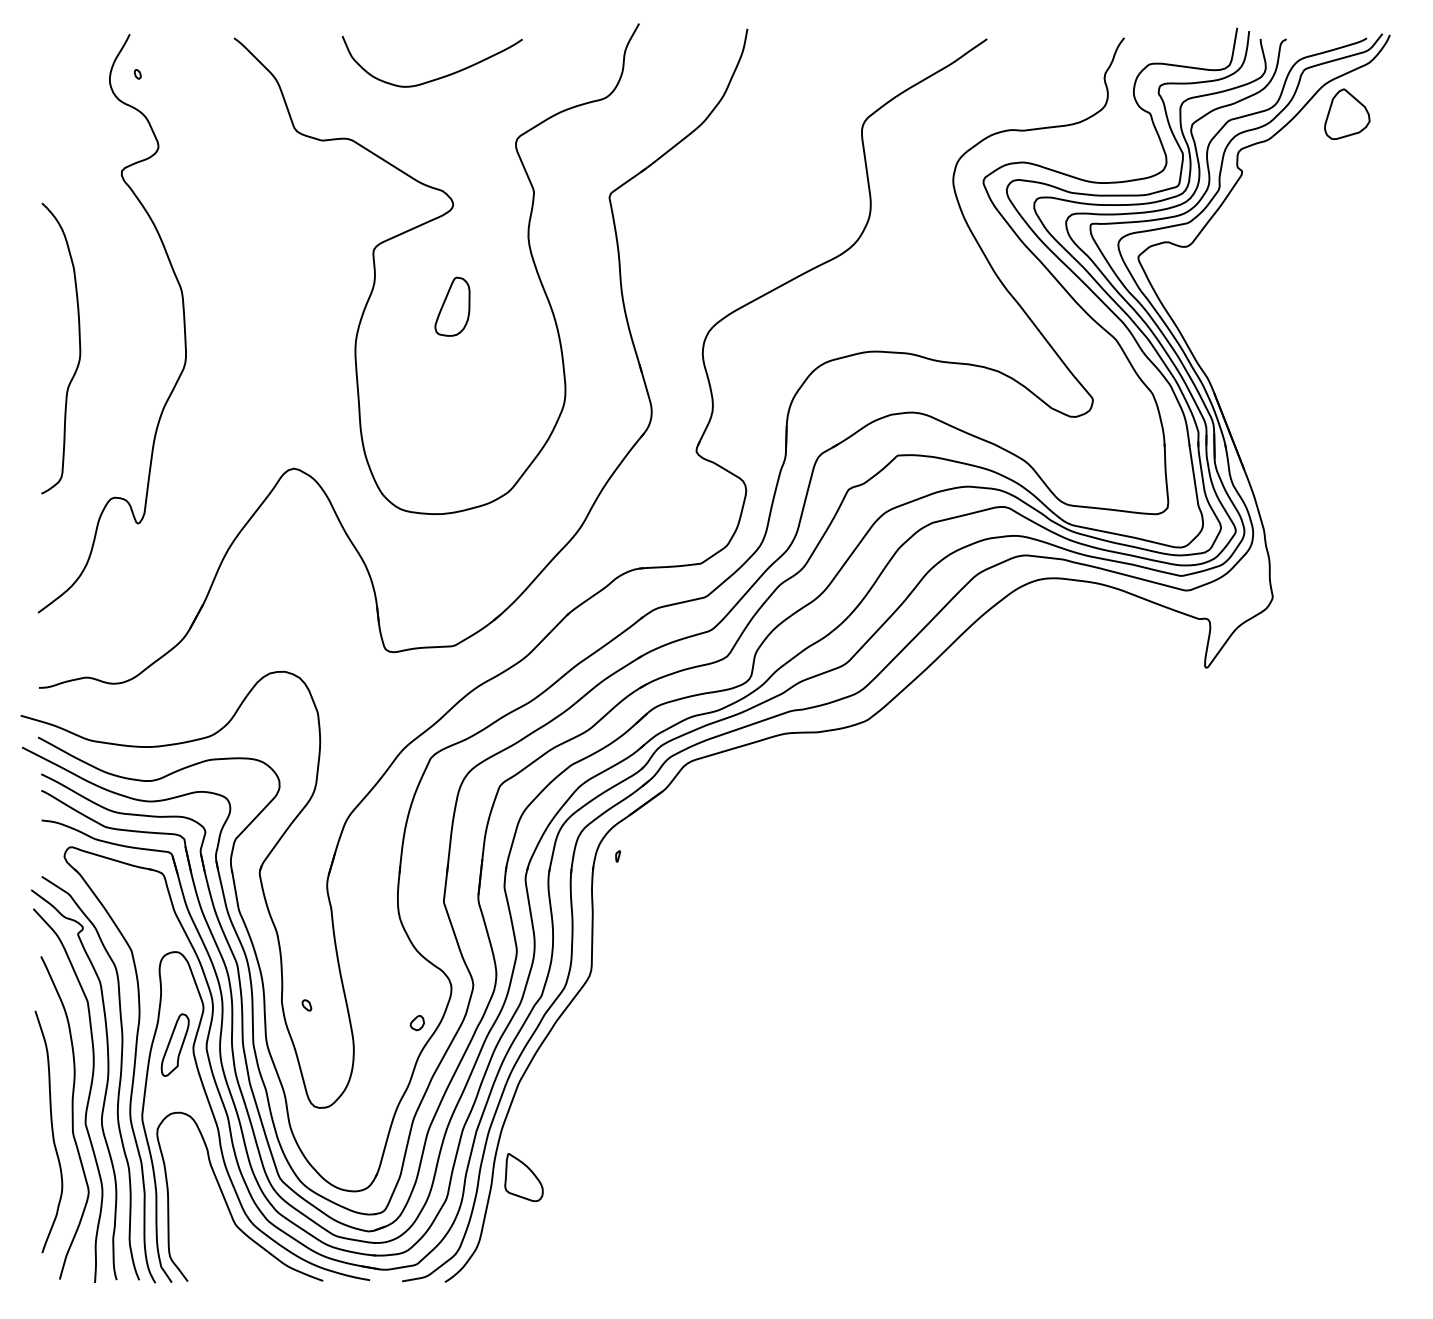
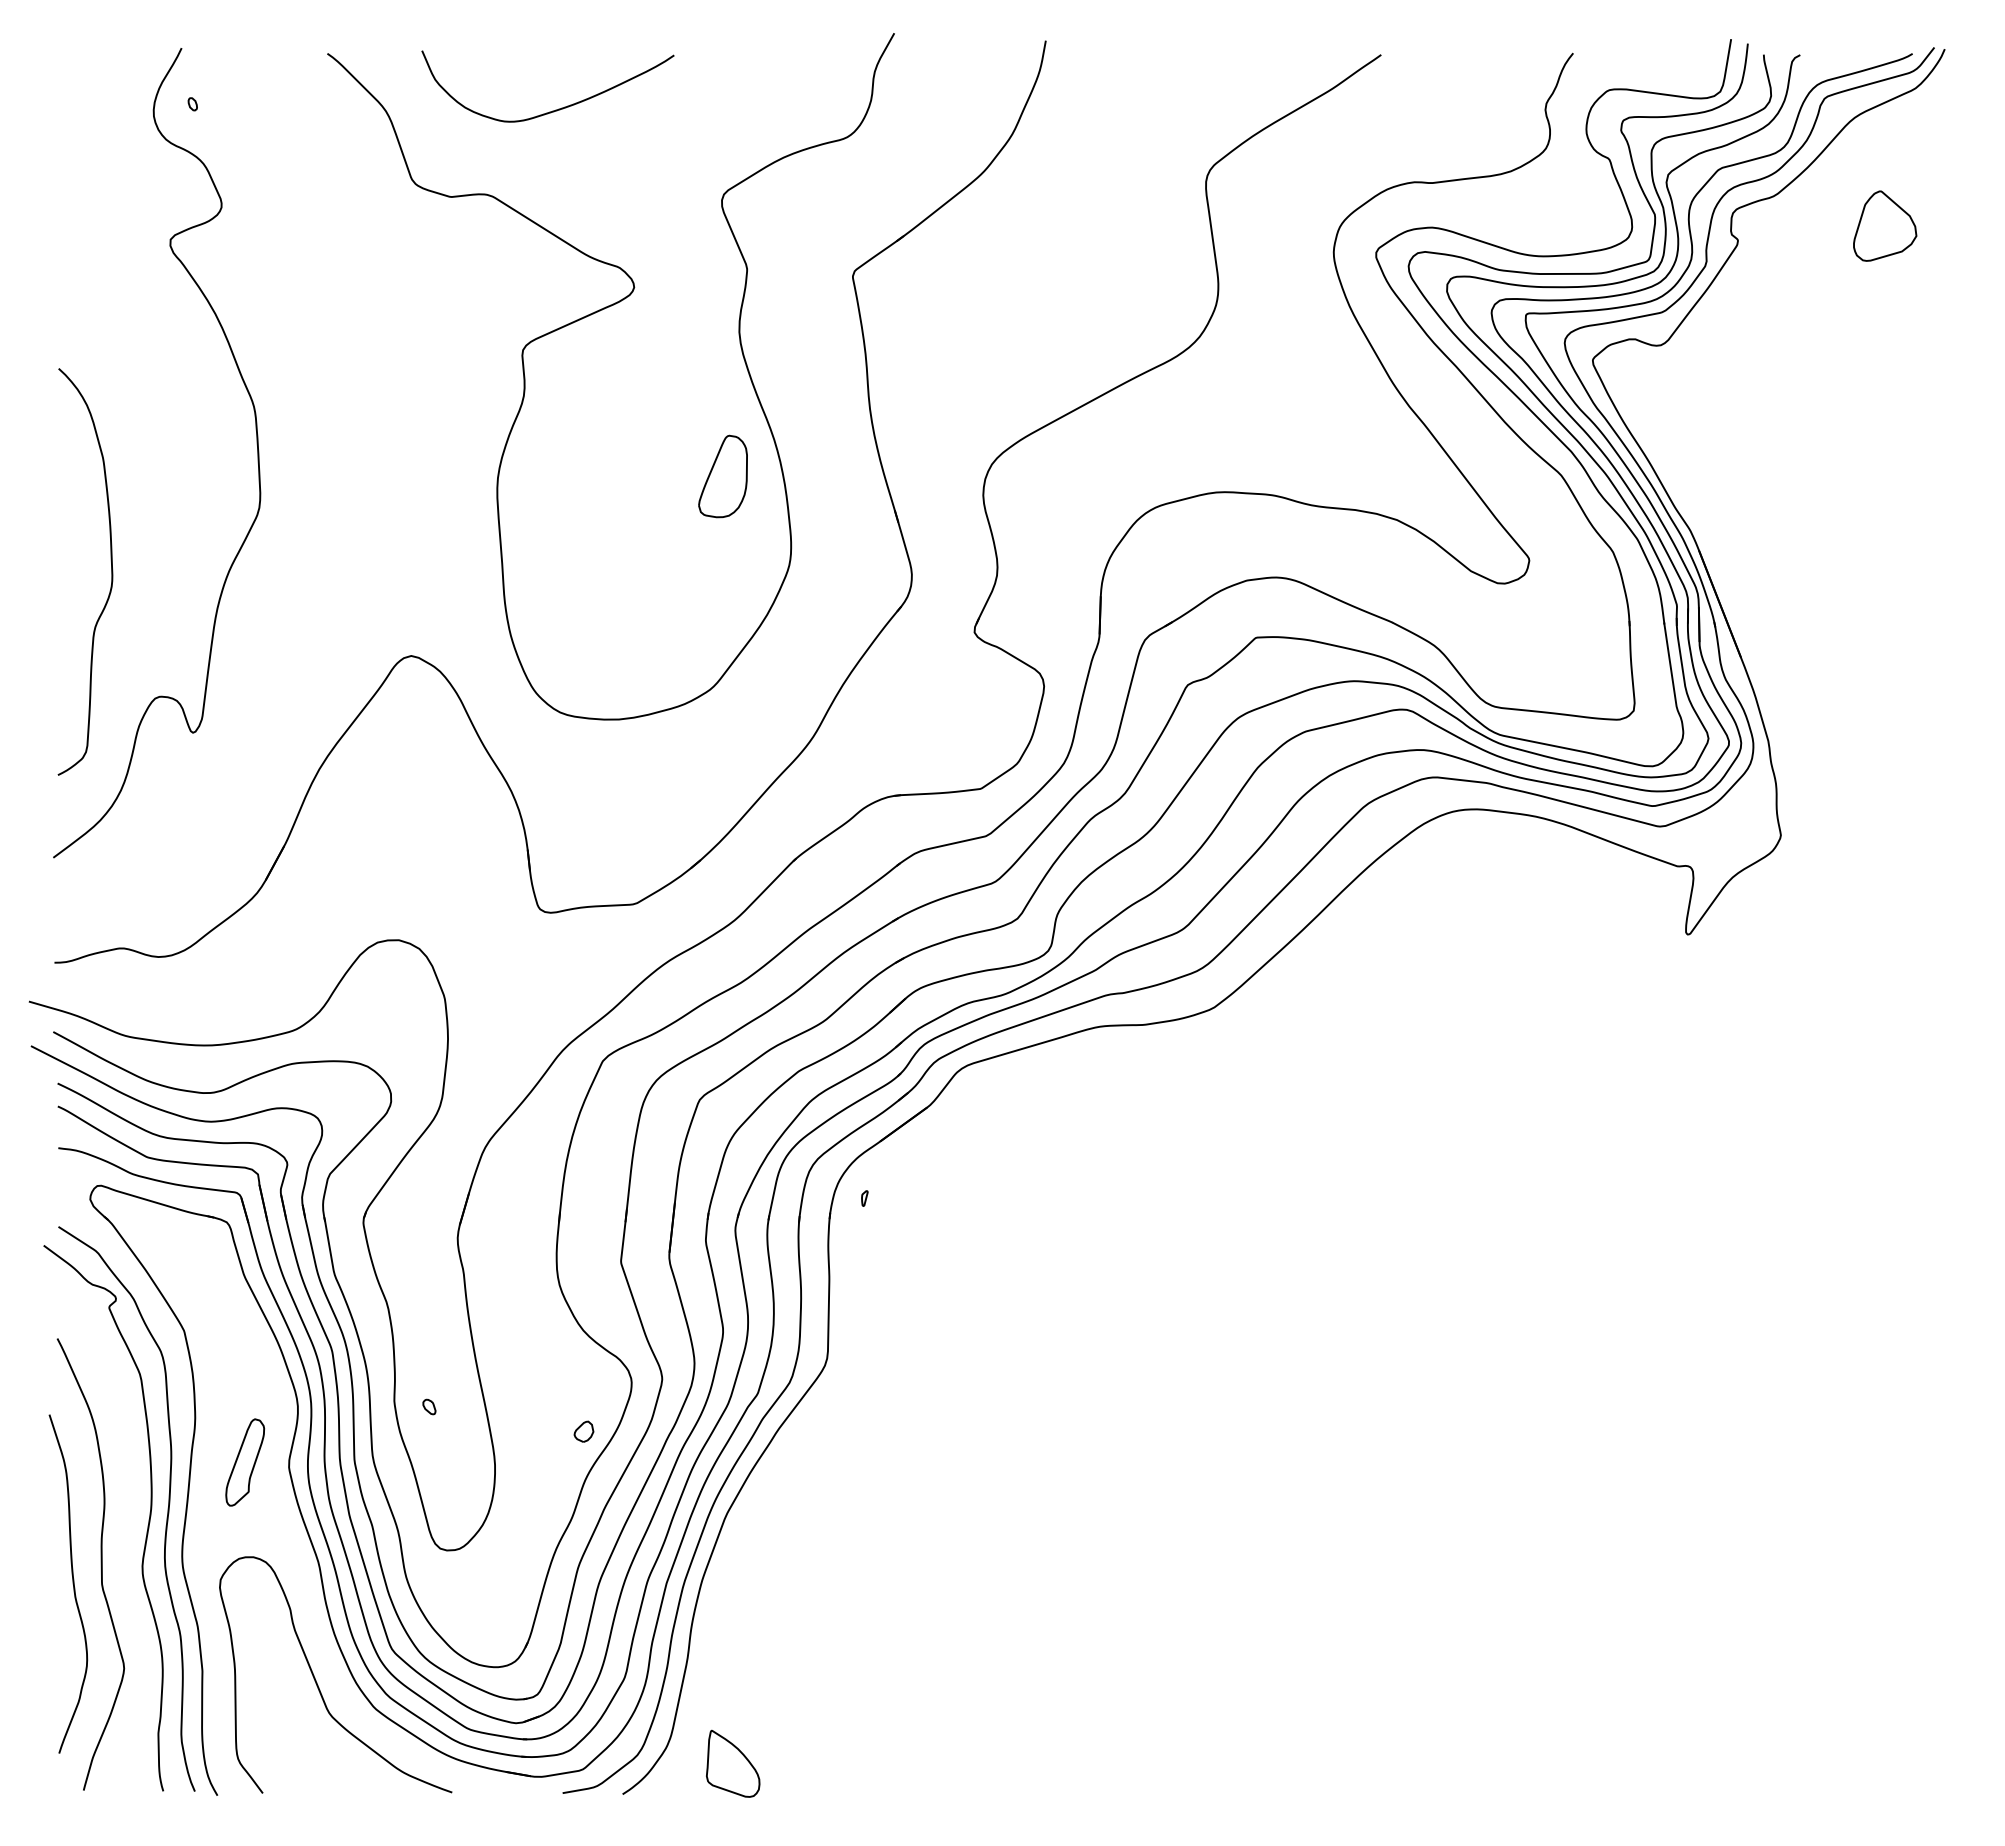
curve: (437, 78) -> (555, 109), moved
part: (1347, 113) -> (1885, 225), moved
part: (452, 306) -> (722, 476), moved
curve: (79, 348) -> (111, 571), moved
curve: (87, 1100) -> (122, 1540), removed
curve: (218, 1127) -> (305, 1577), removed
part: (524, 1177) -> (733, 1763), moved

